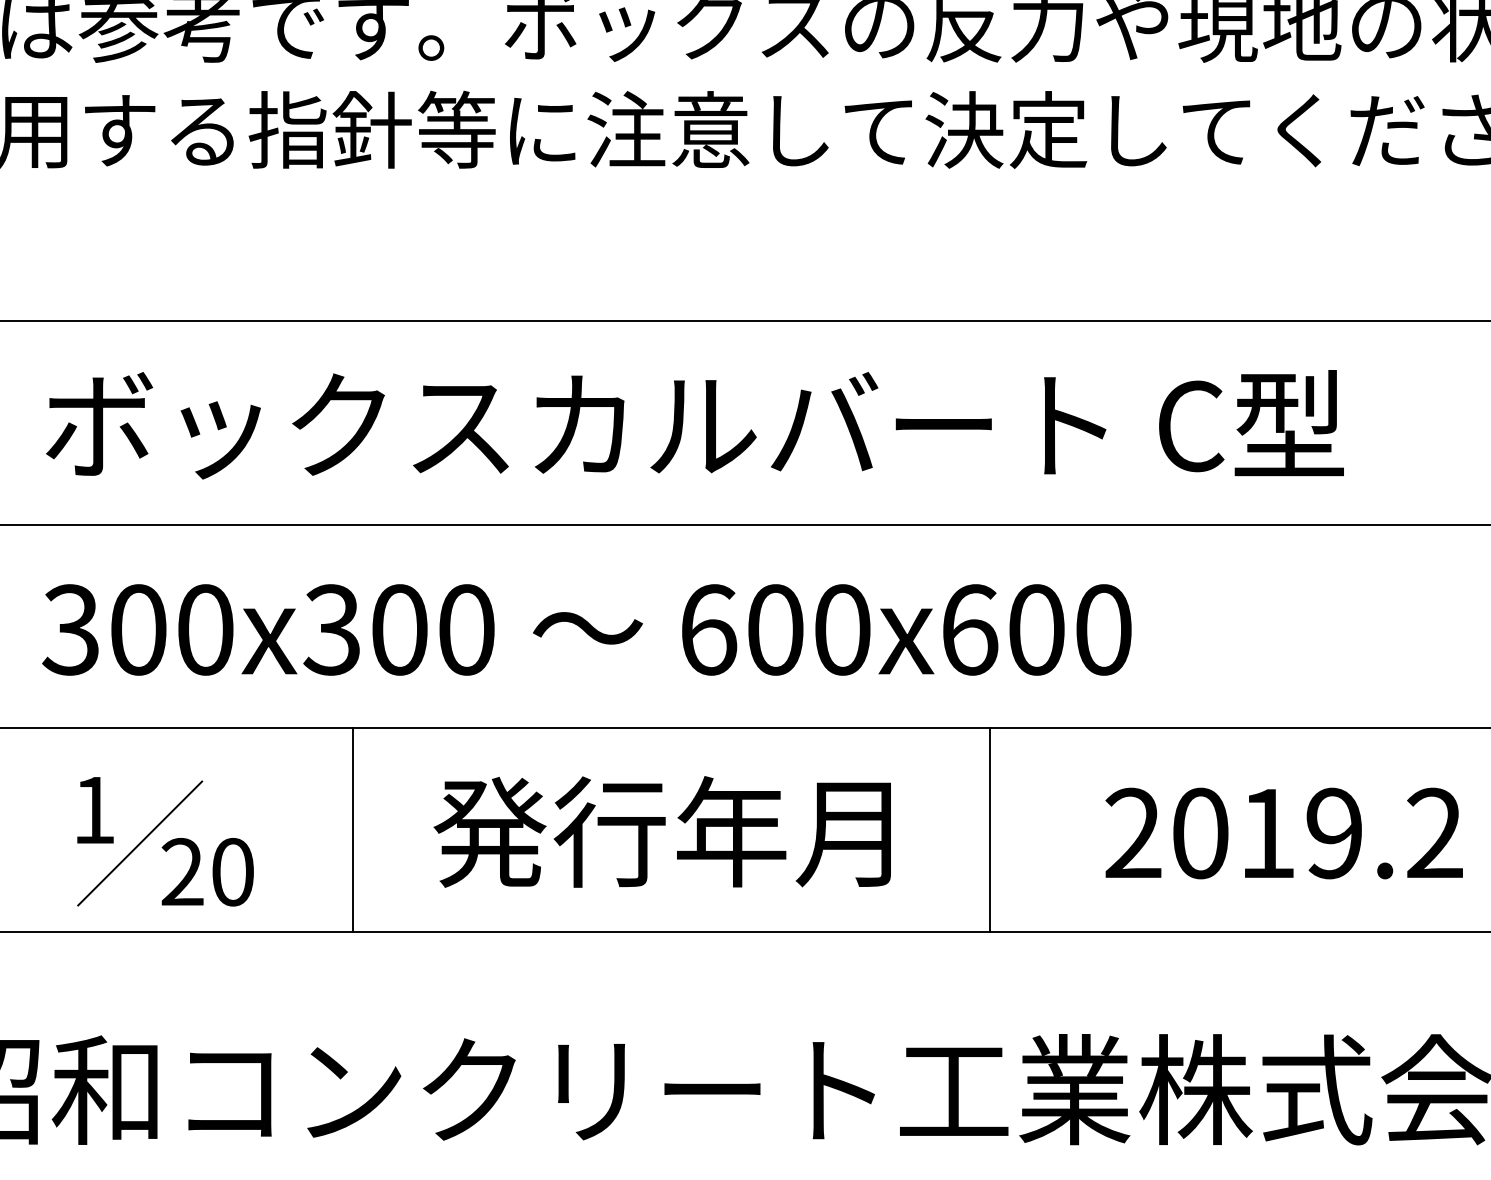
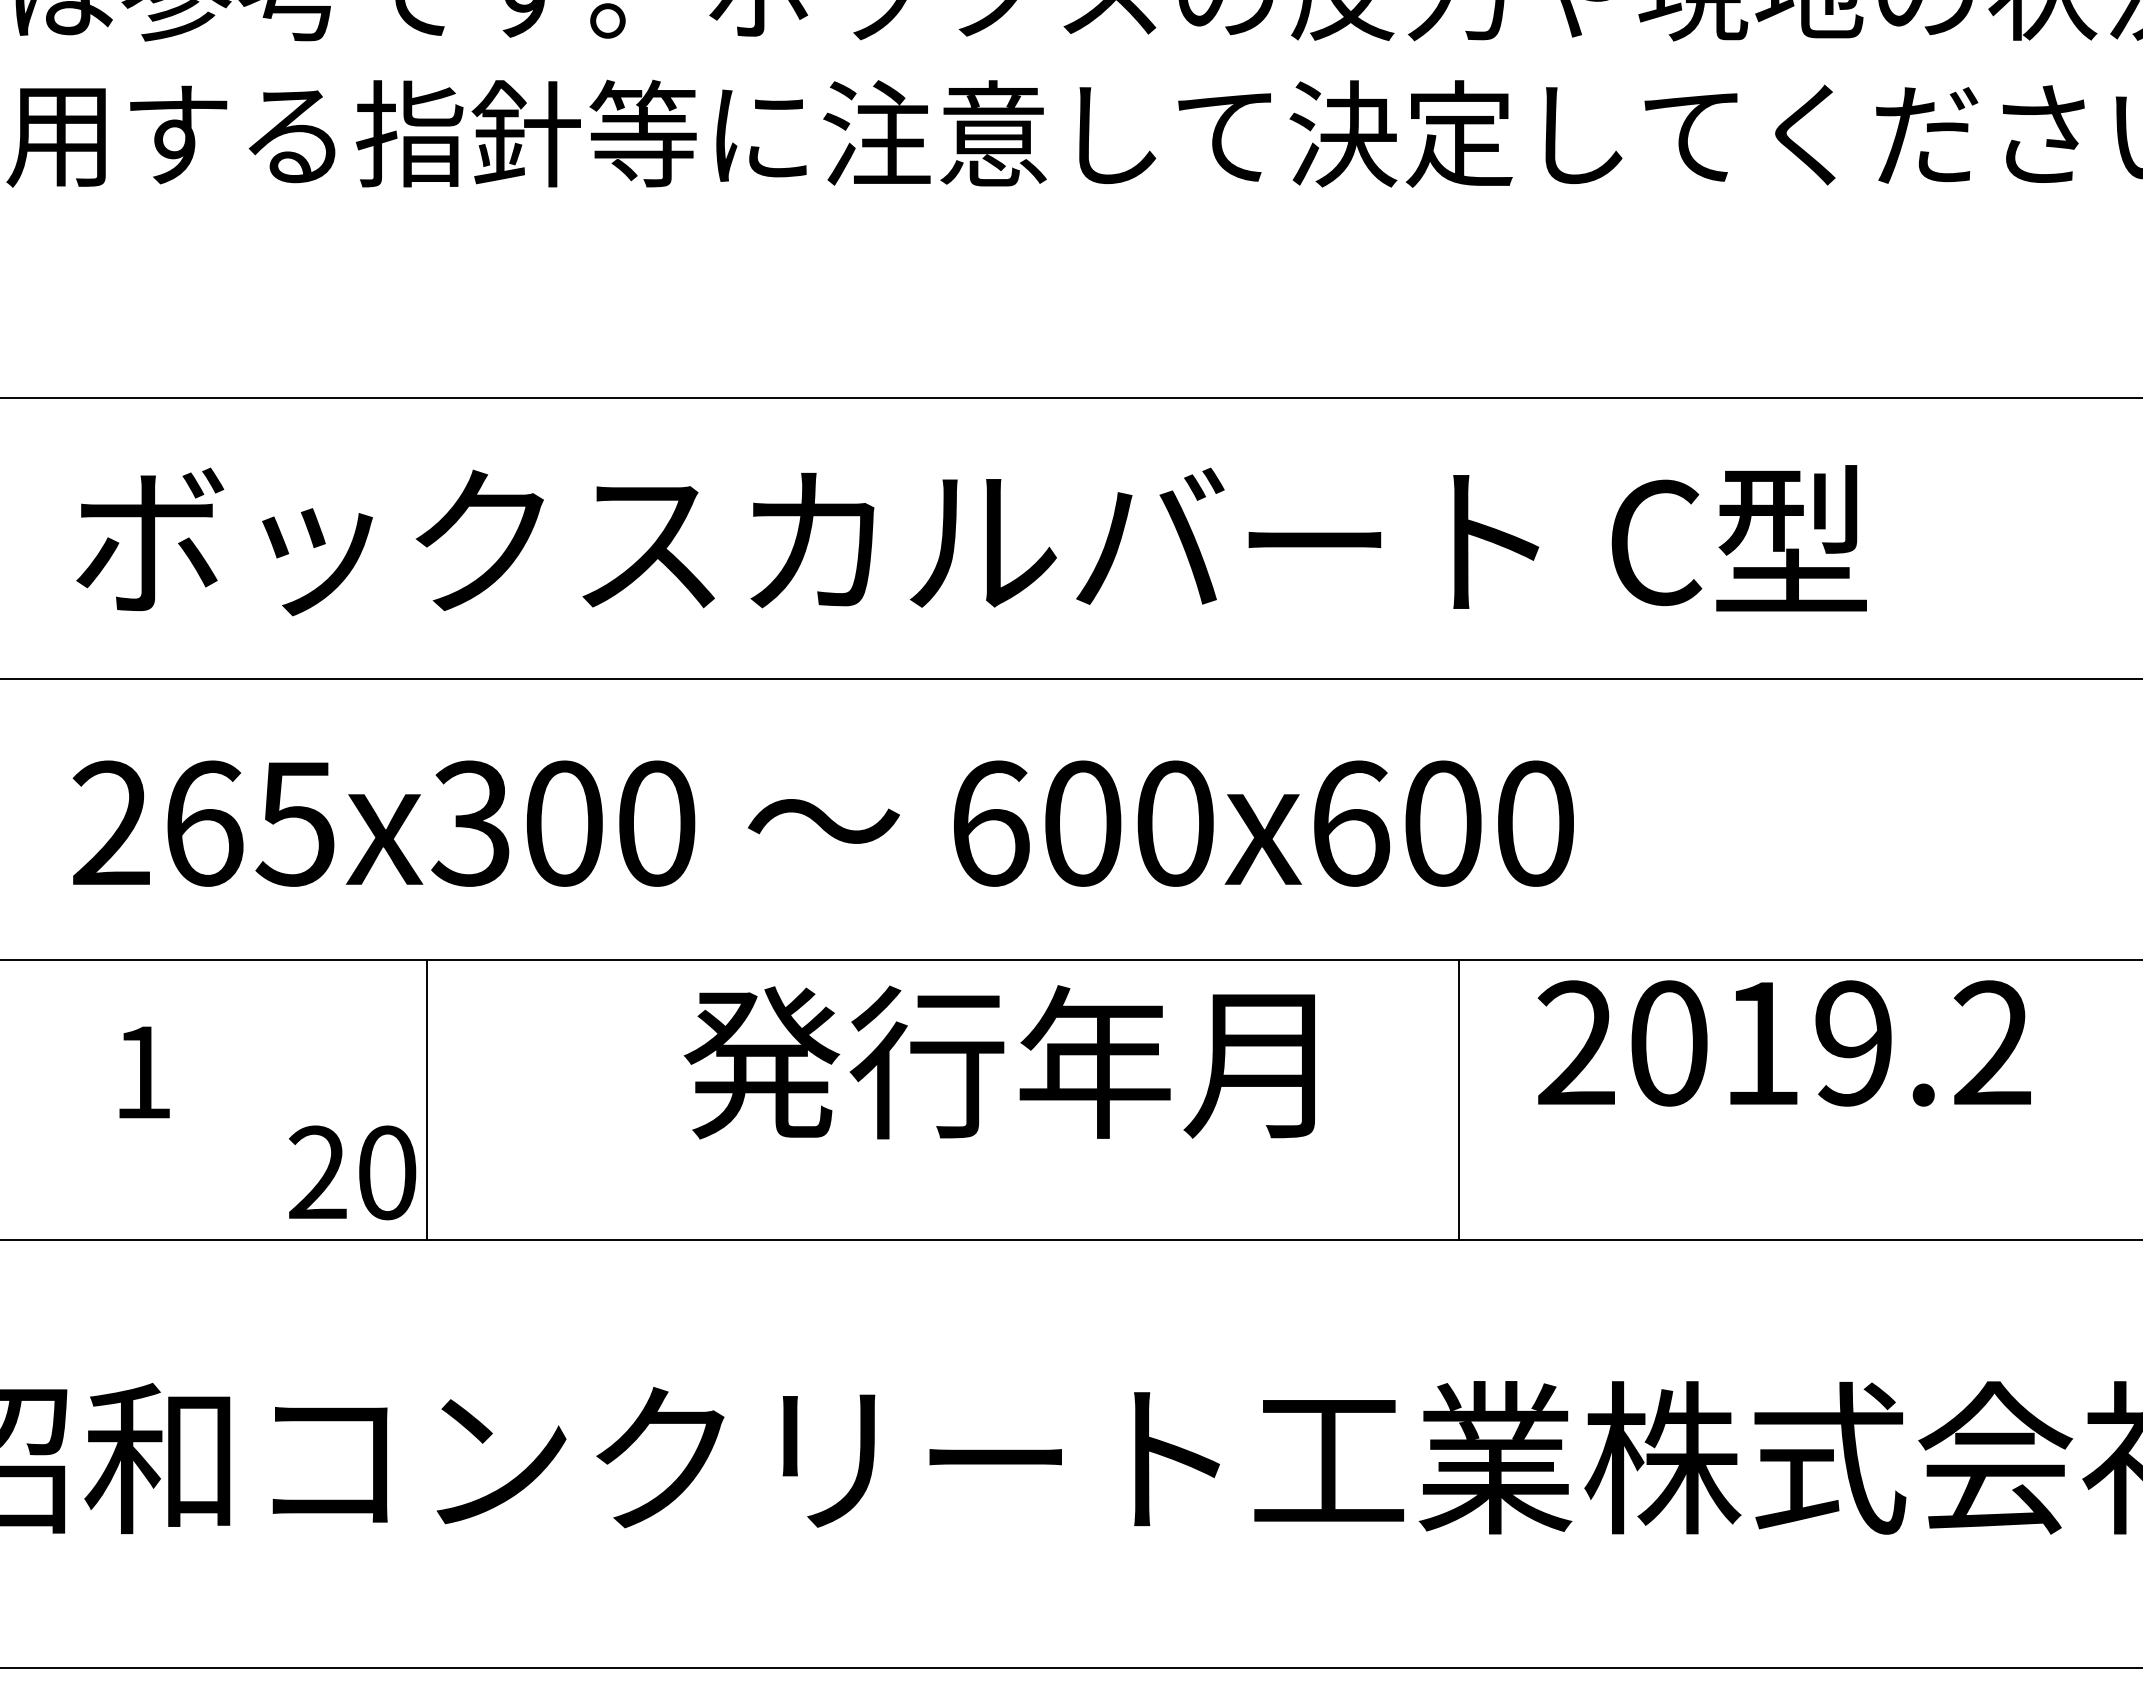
text: (137, 629) -> (202, 823), 300x300 -> 265x300
line: (352, 829) -> (427, 1099), moved
line: (989, 829) -> (1459, 1099), moved
text: (661, 832) -> (998, 1062), moved
text: (1283, 833) -> (1783, 1043), moved
line: (139, 842) -> (205, 1117), removed
text: (207, 871) -> (352, 1172), moved

